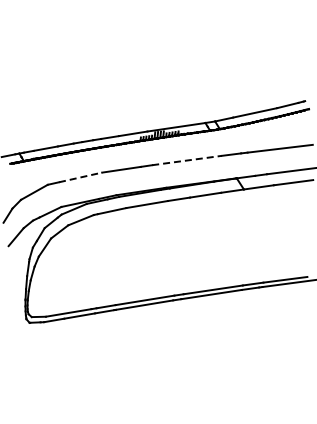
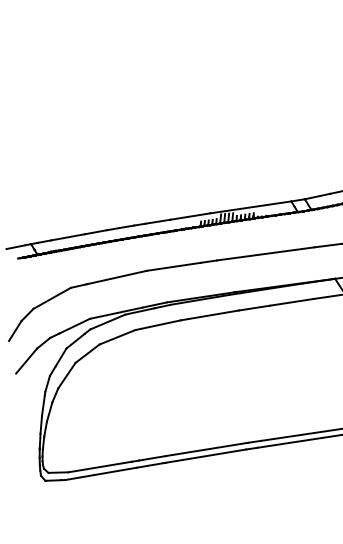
line: (187, 160) -> (266, 253), dashed -> solid
line: (81, 177) -> (118, 277), dashed -> solid

